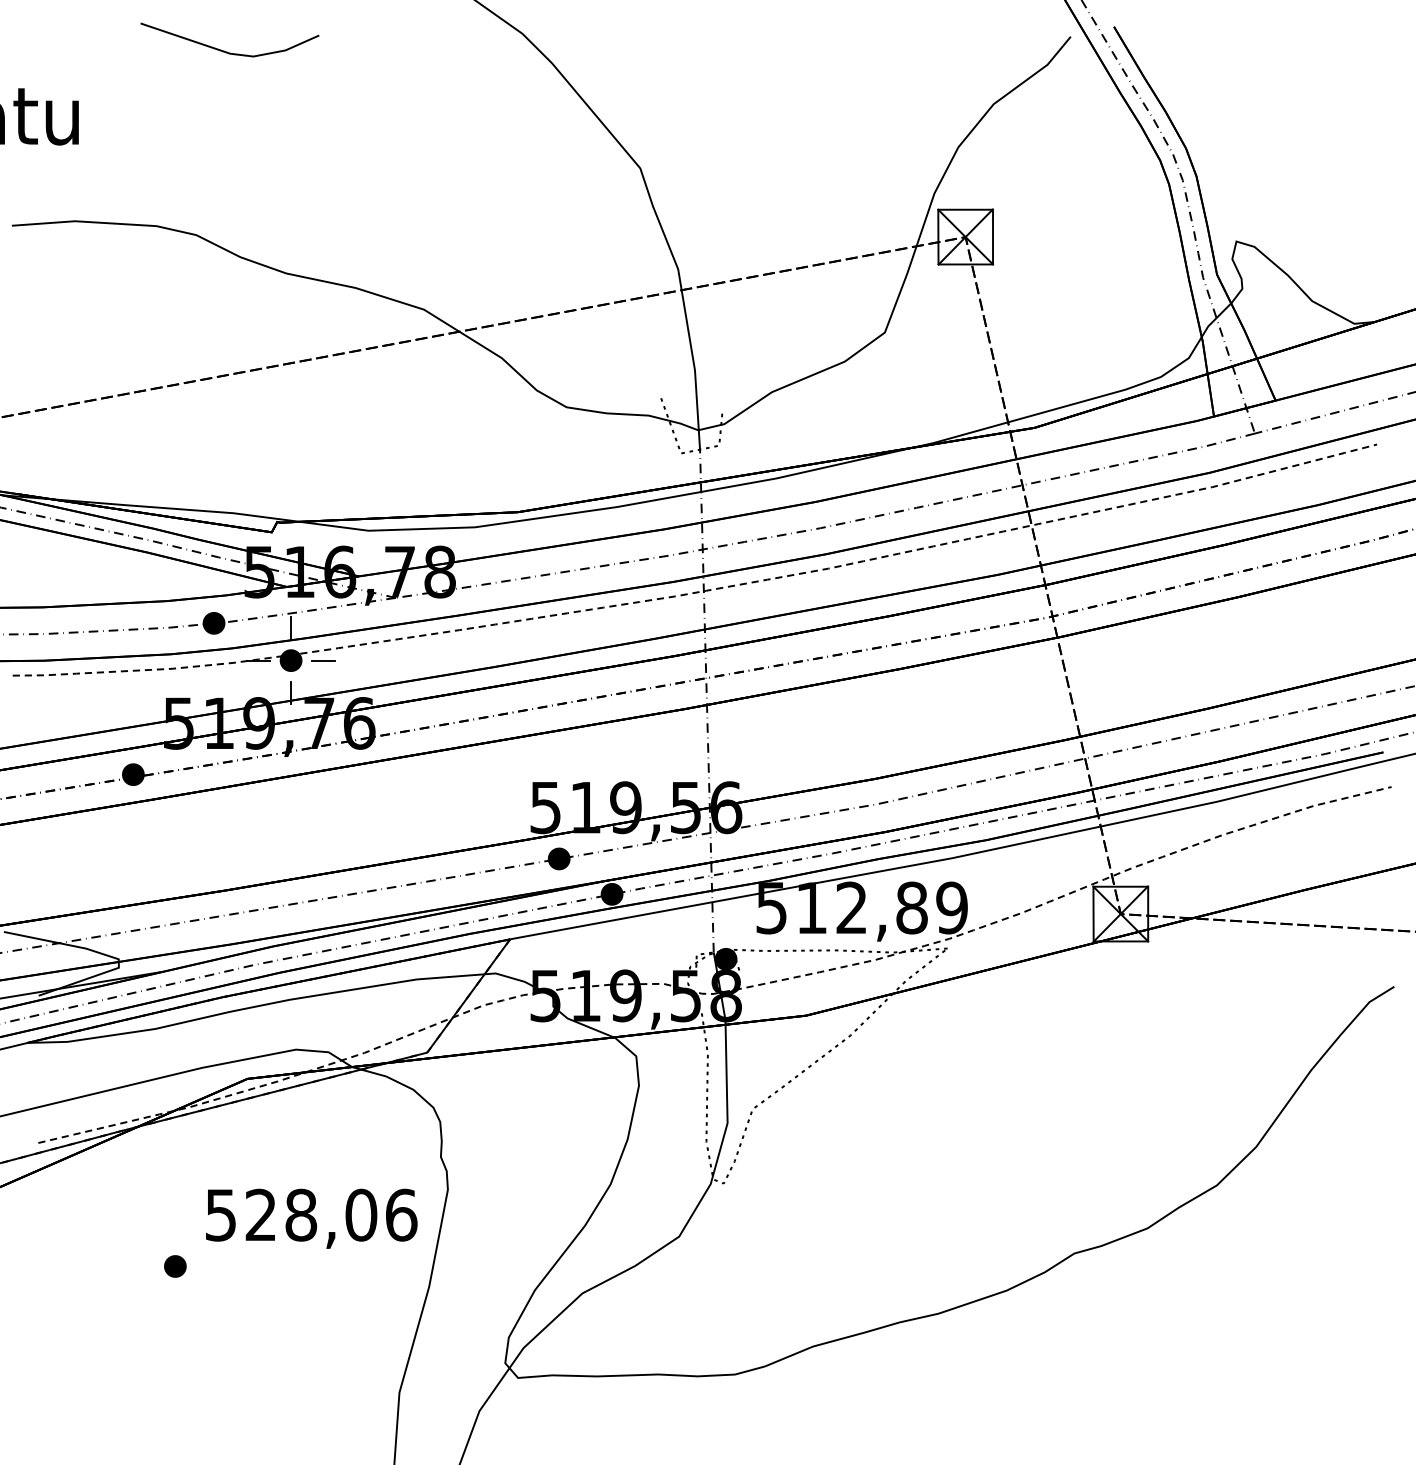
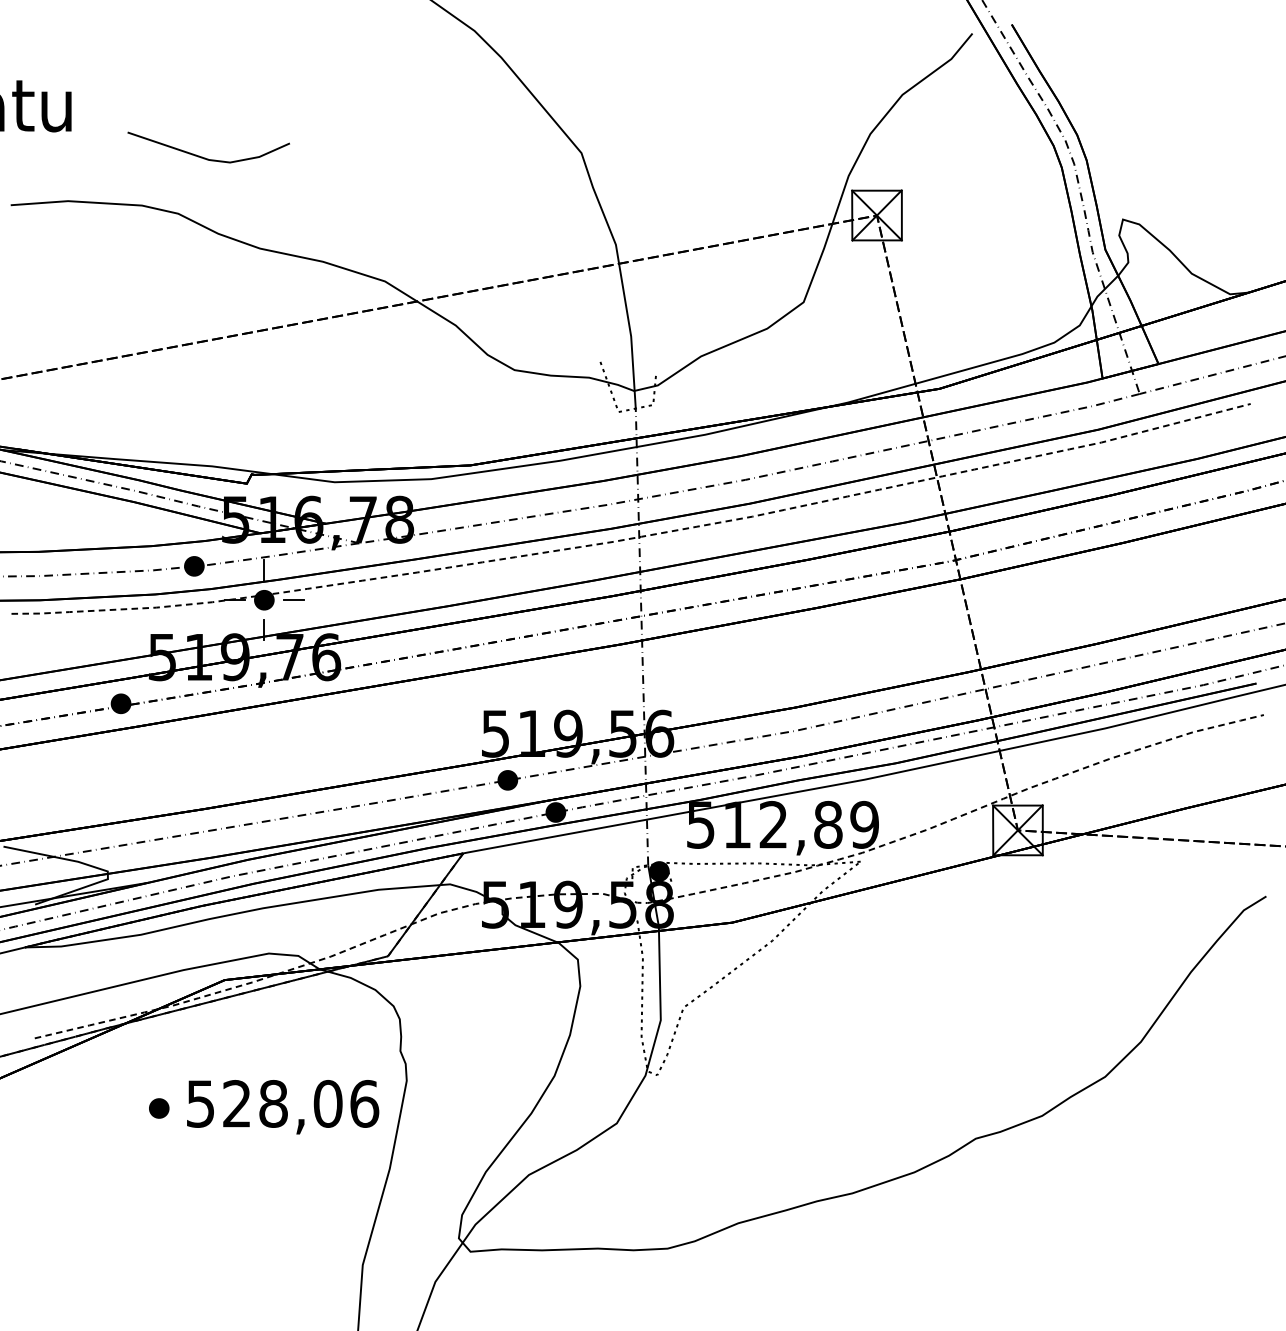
line: (226, 50) -> (205, 157), moved
part: (175, 1266) -> (159, 1108), moved

